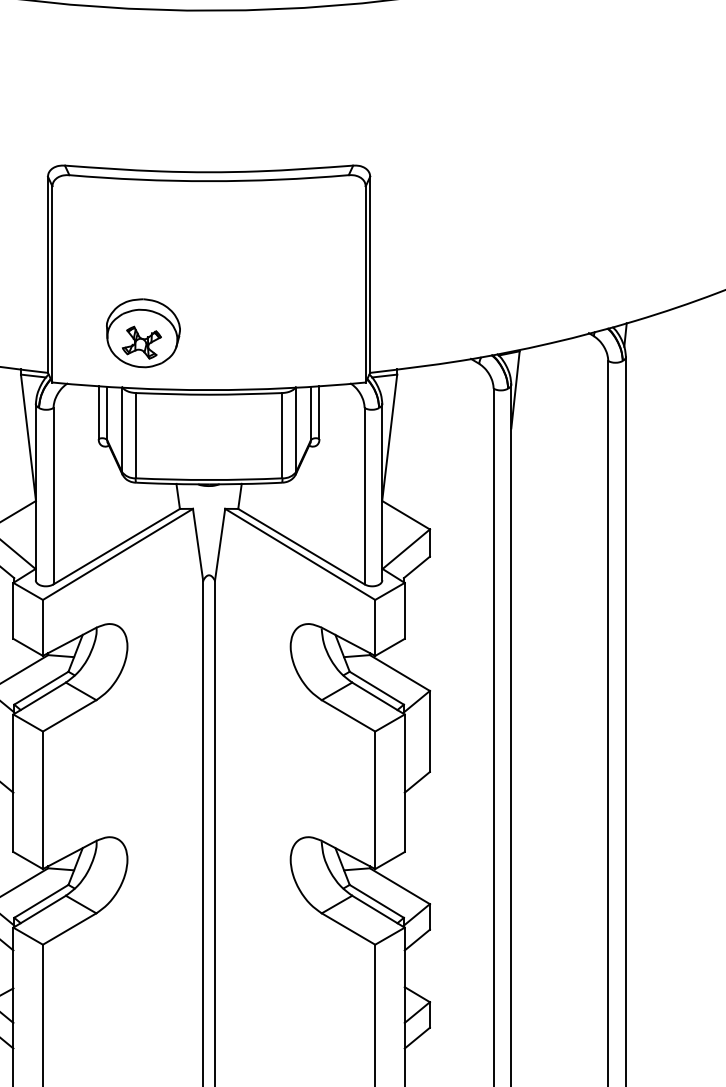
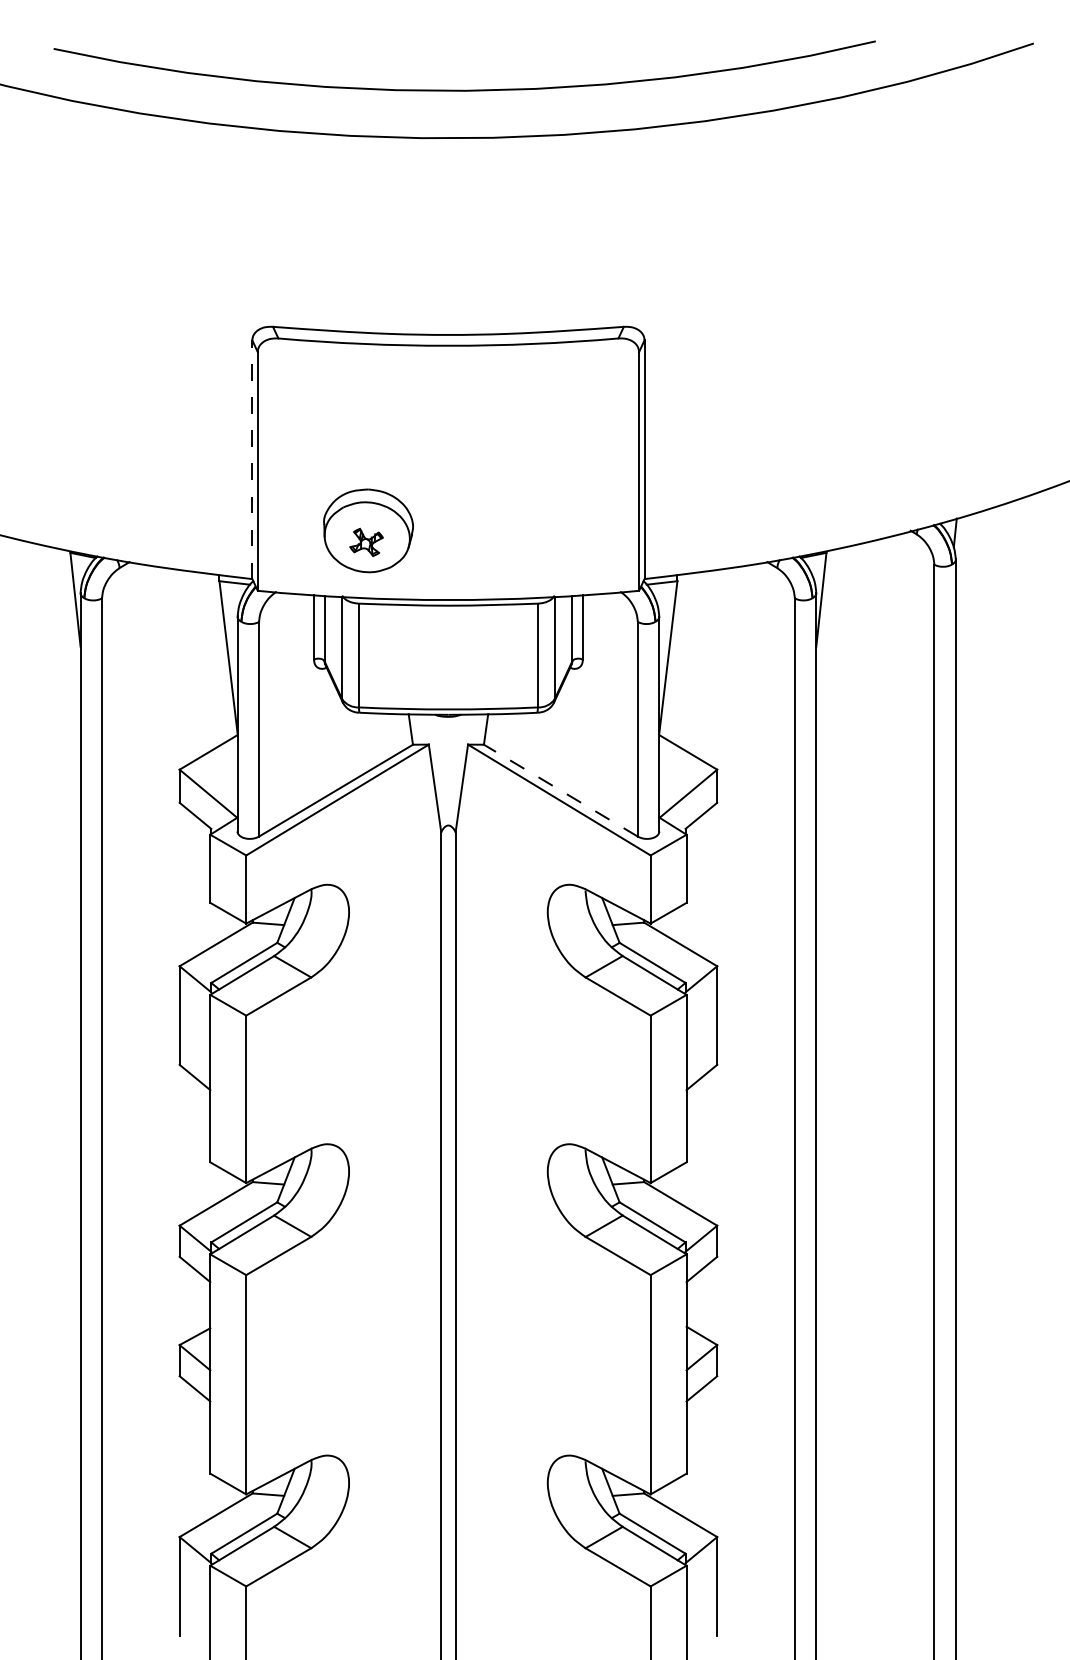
line: (48, 274) -> (252, 459), solid -> dashed
part: (141, 342) -> (366, 542), size x0.7
line: (301, 546) -> (560, 790), solid -> dashed

